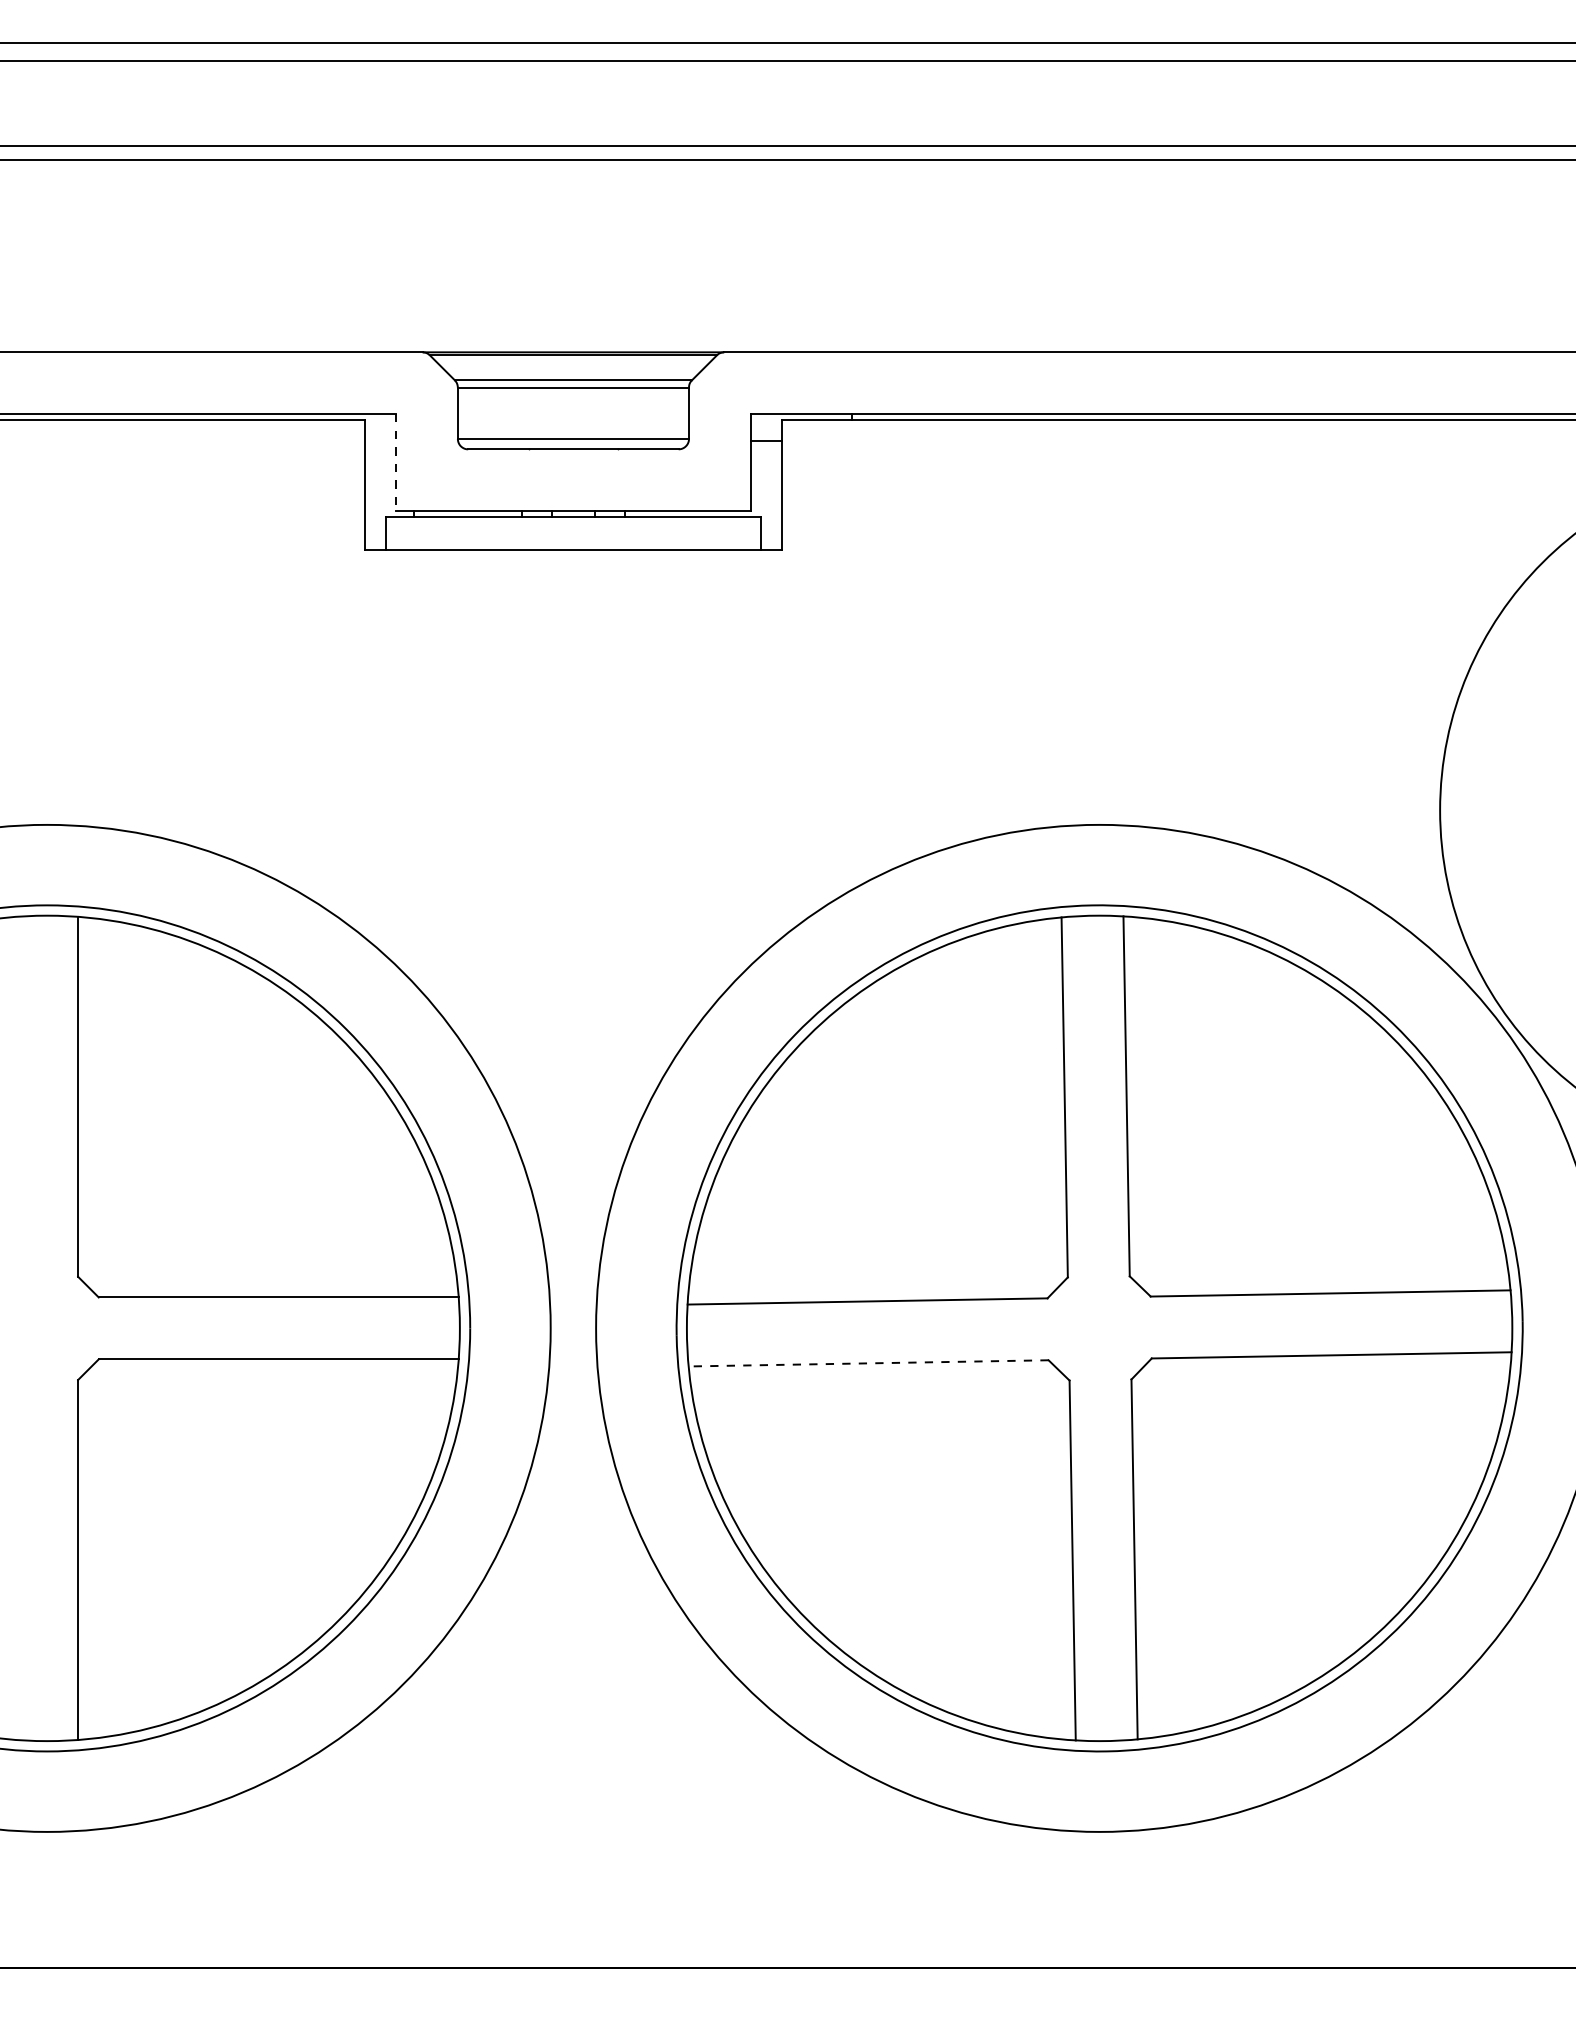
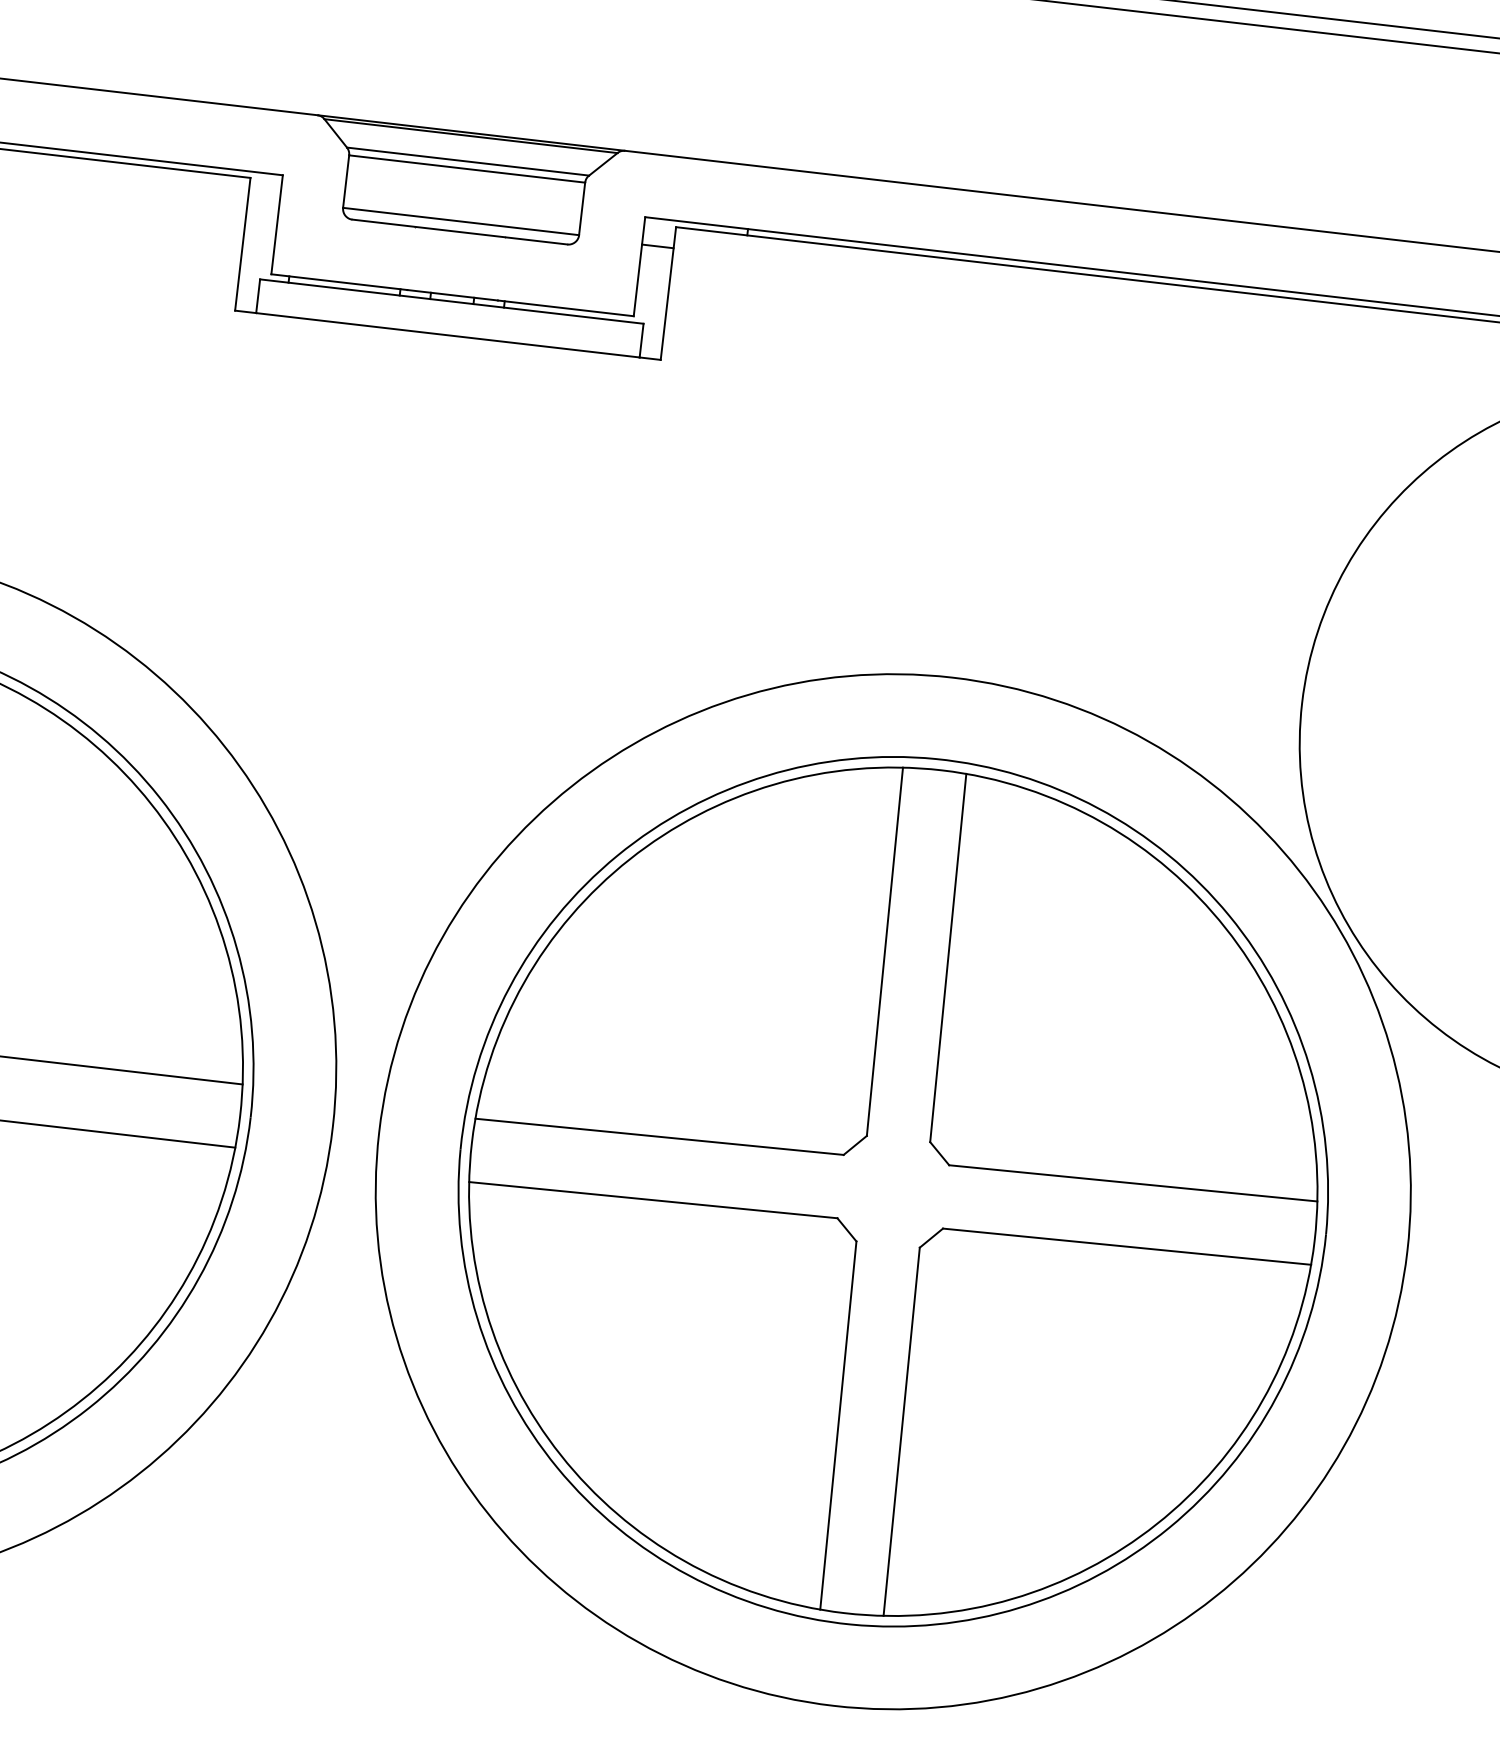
line: (395, 463) -> (276, 225), dashed -> solid
line: (868, 1363) -> (653, 1200), dashed -> solid

